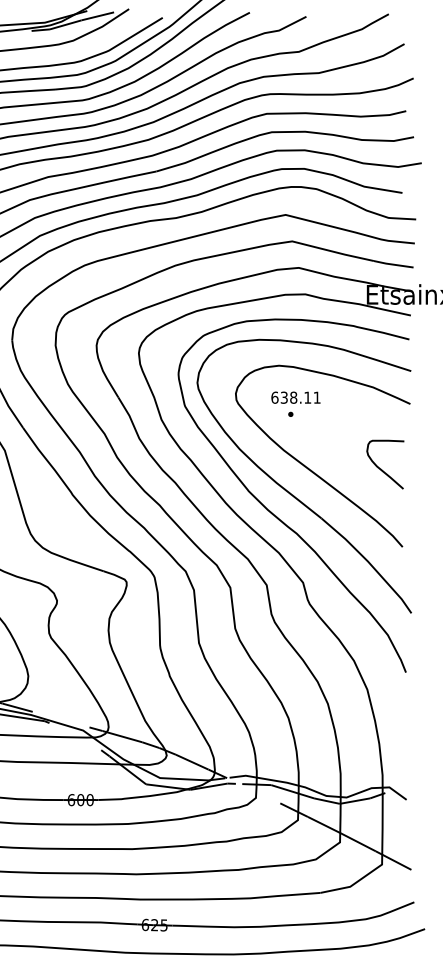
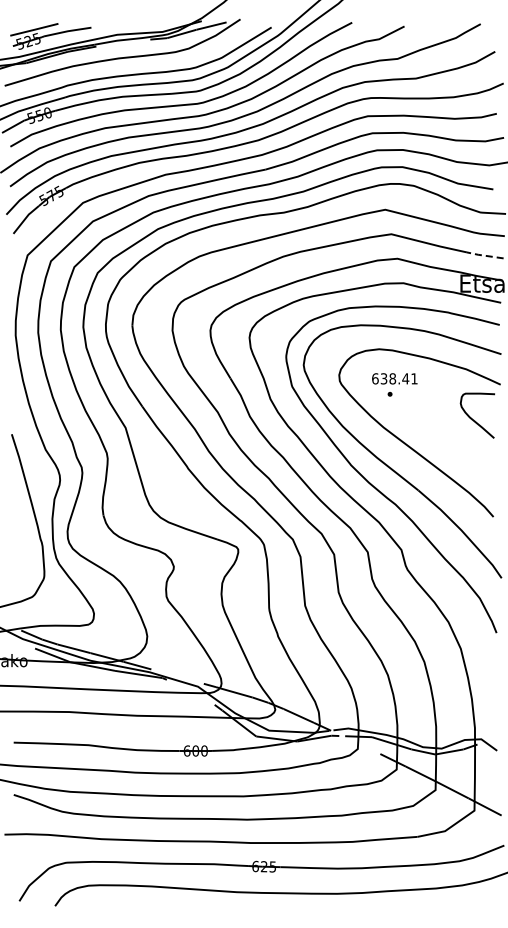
line: (392, 264) -> (484, 255), solid -> dashed
text: (307, 397) -> (405, 378), 638.11 -> 638.41
curve: (379, 467) -> (472, 418), moved

